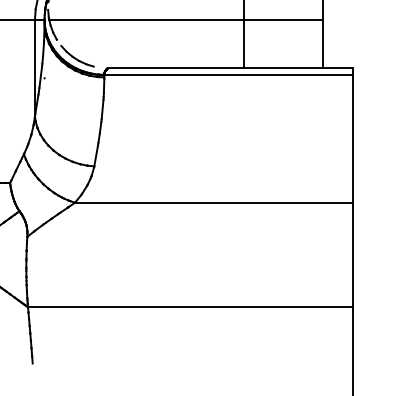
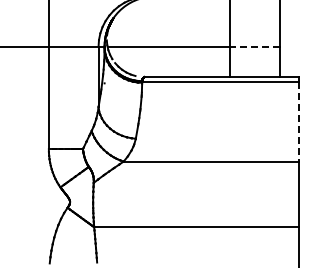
line: (283, 19) -> (254, 46), solid -> dashed
line: (353, 139) -> (298, 121), solid -> dashed

